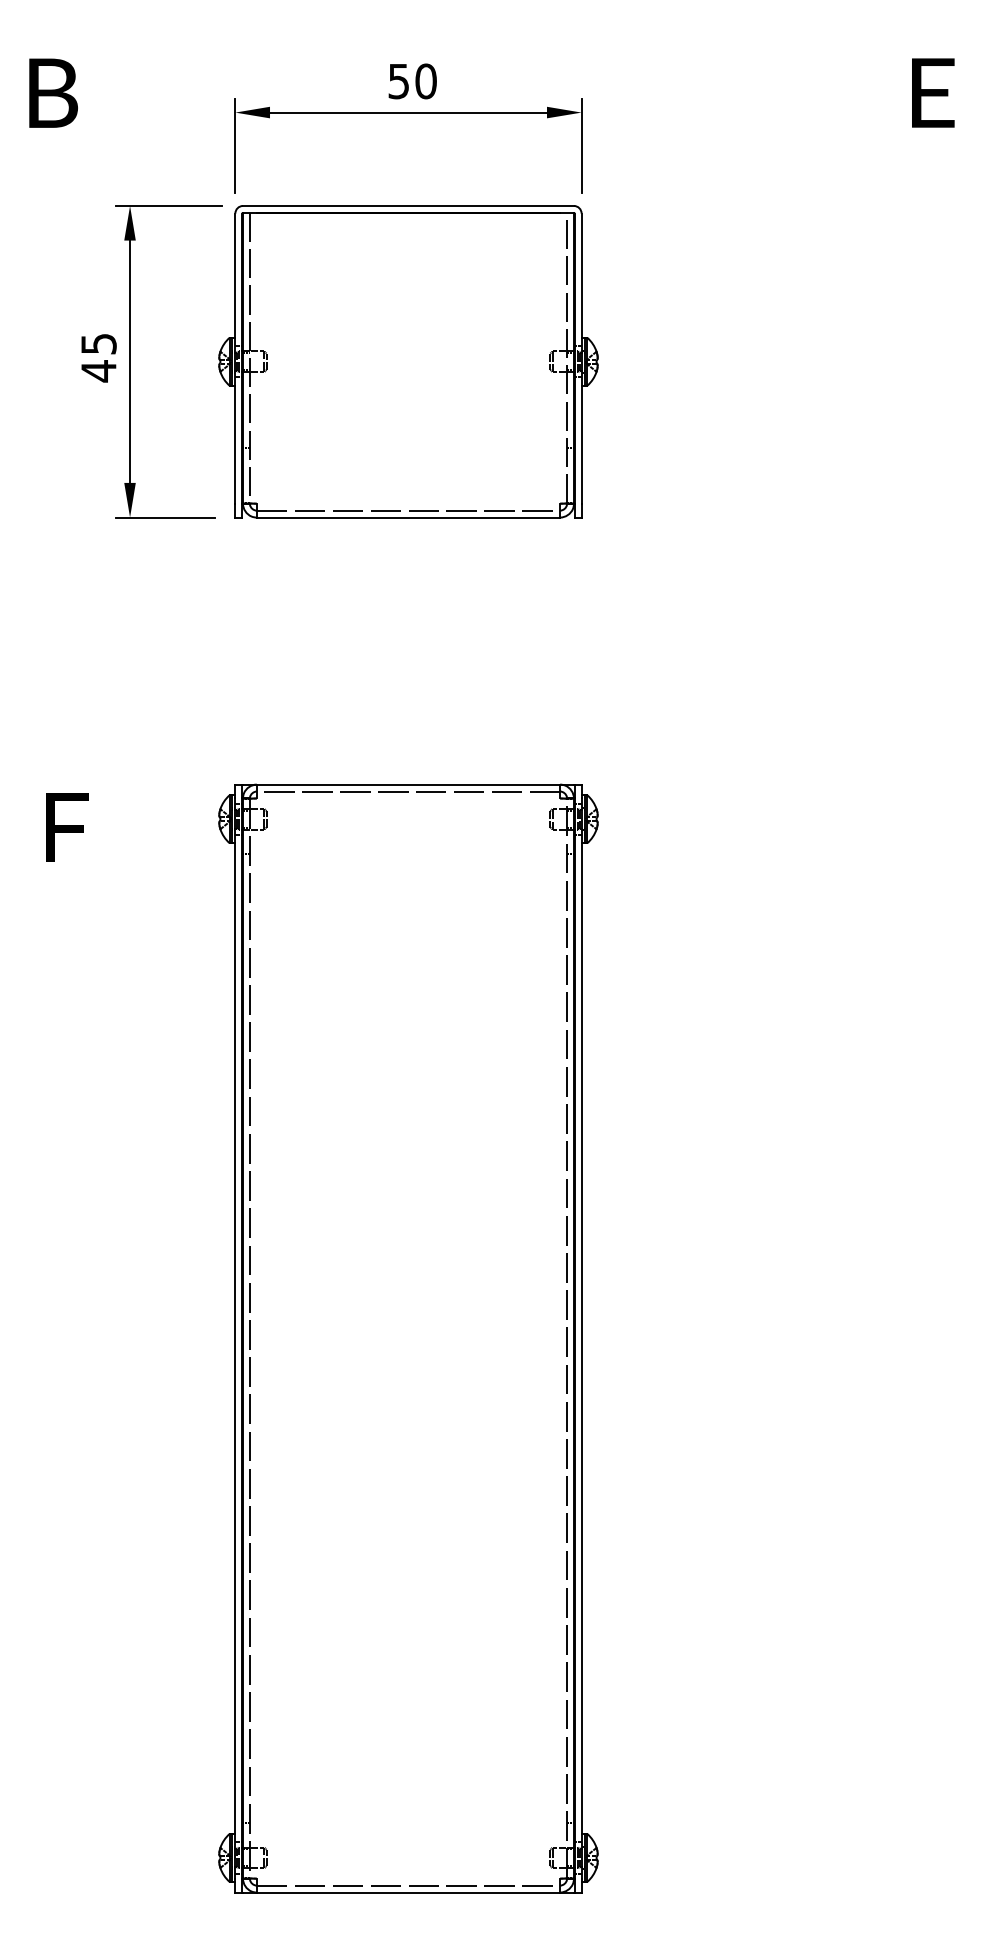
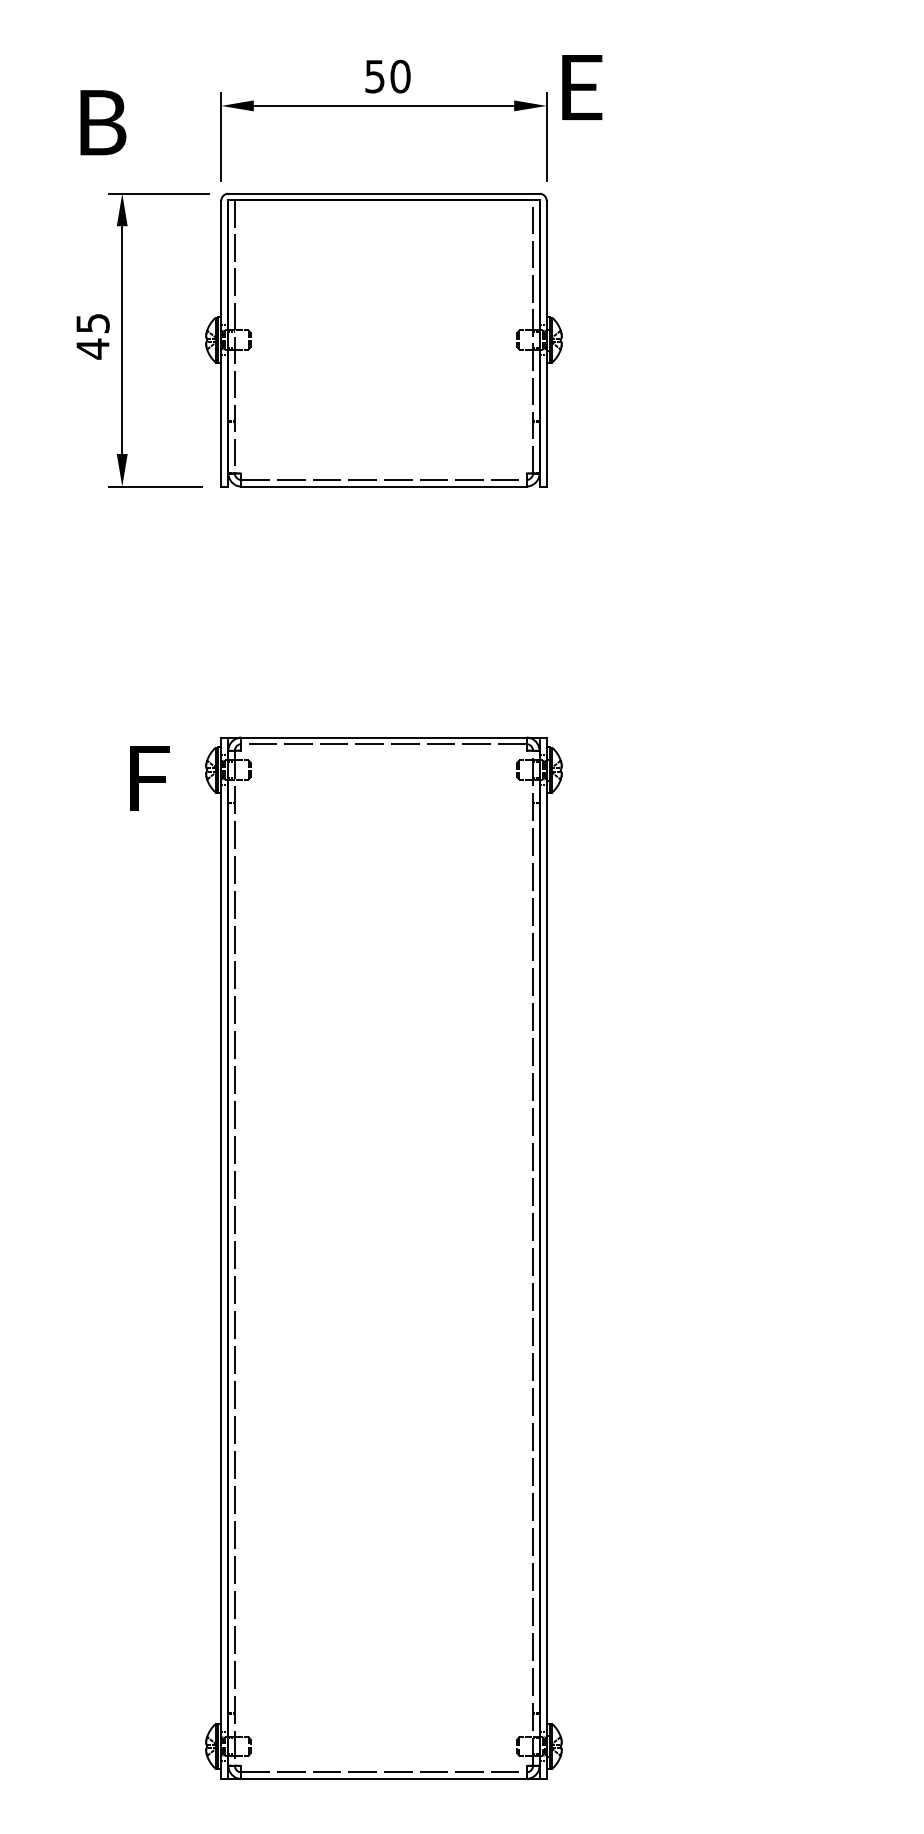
text: (53, 92) -> (103, 122), moved
text: (933, 92) -> (582, 87), moved
text: (66, 828) -> (149, 778), moved

